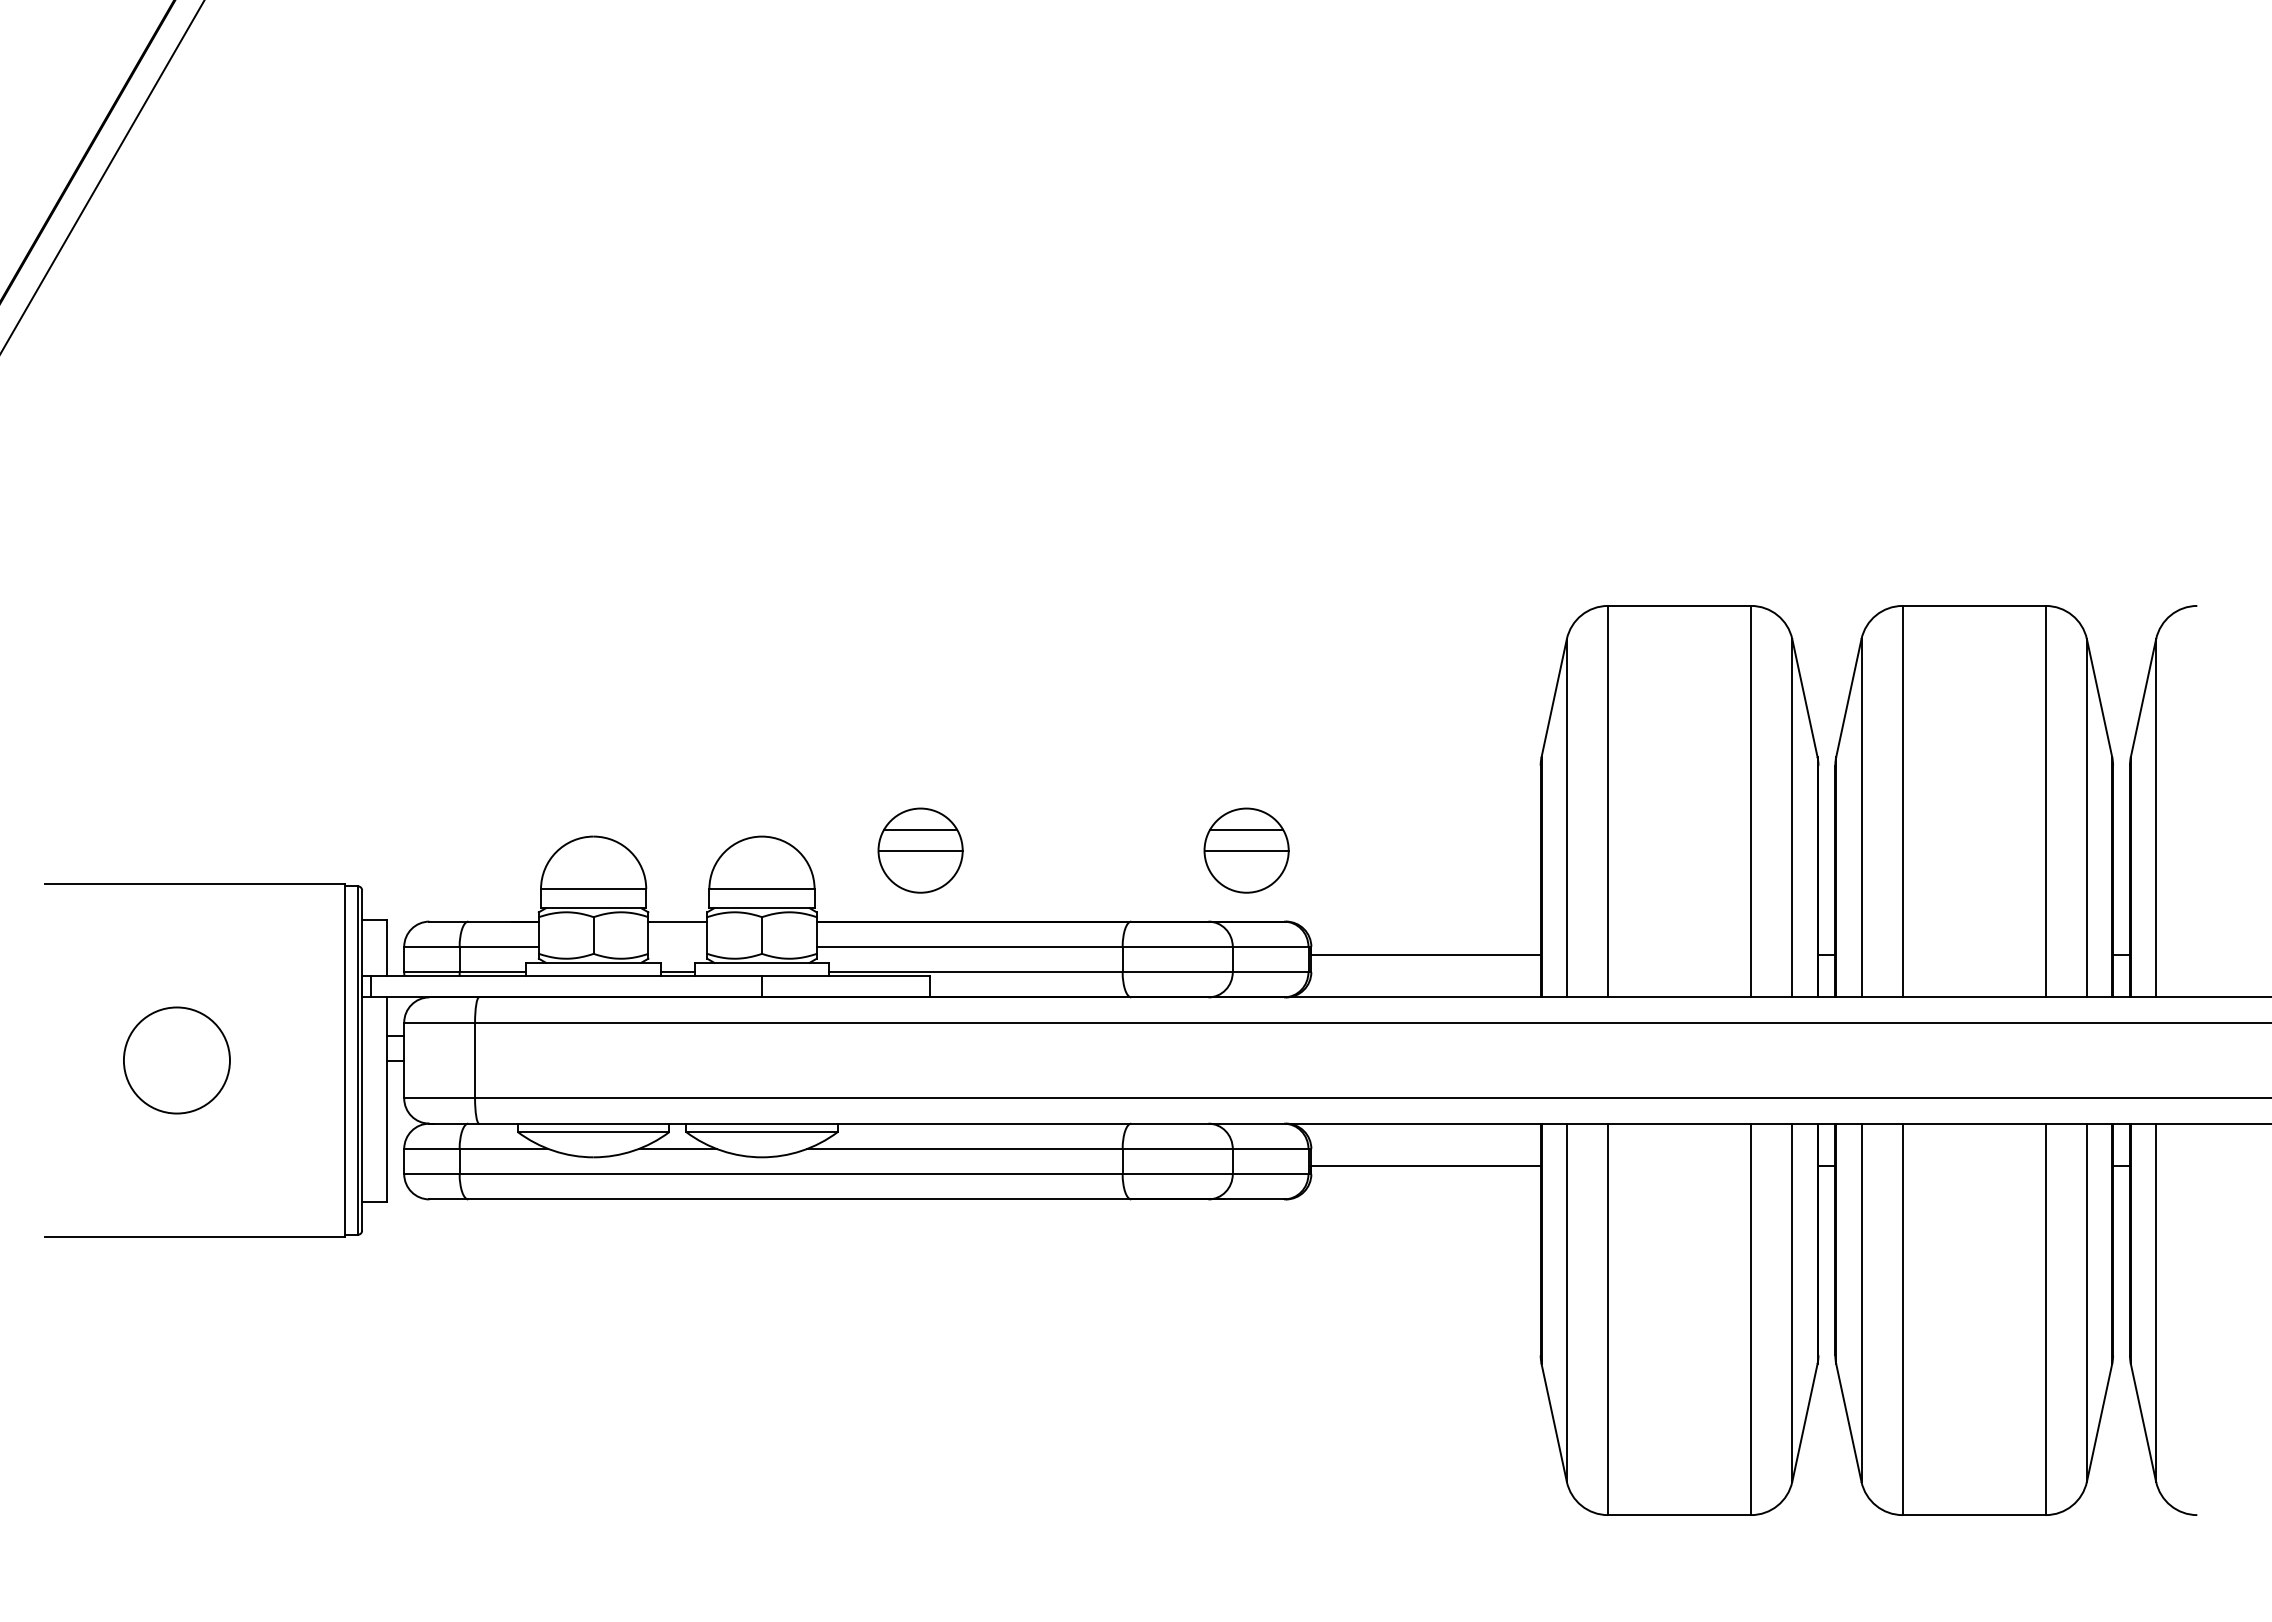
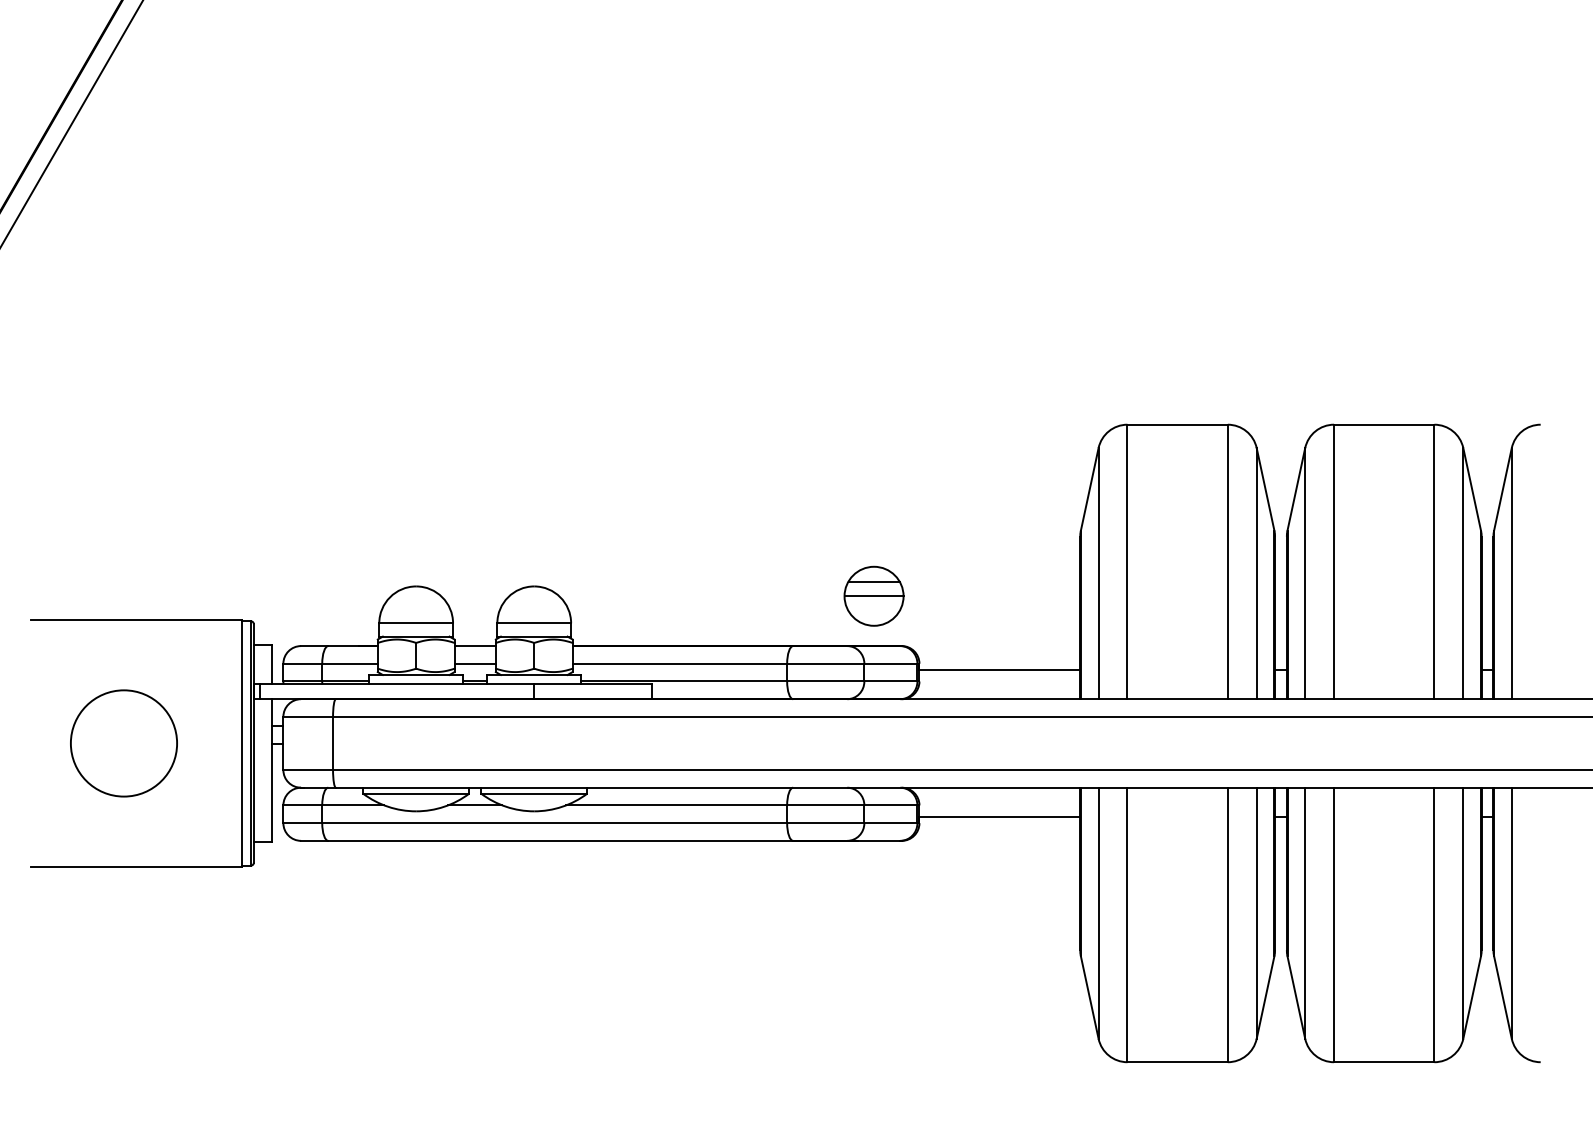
part: (920, 850) -> (645, 596), removed
line: (677, 946) -> (474, 663), added
circle: (176, 1060) -> (123, 743), size x1.43

